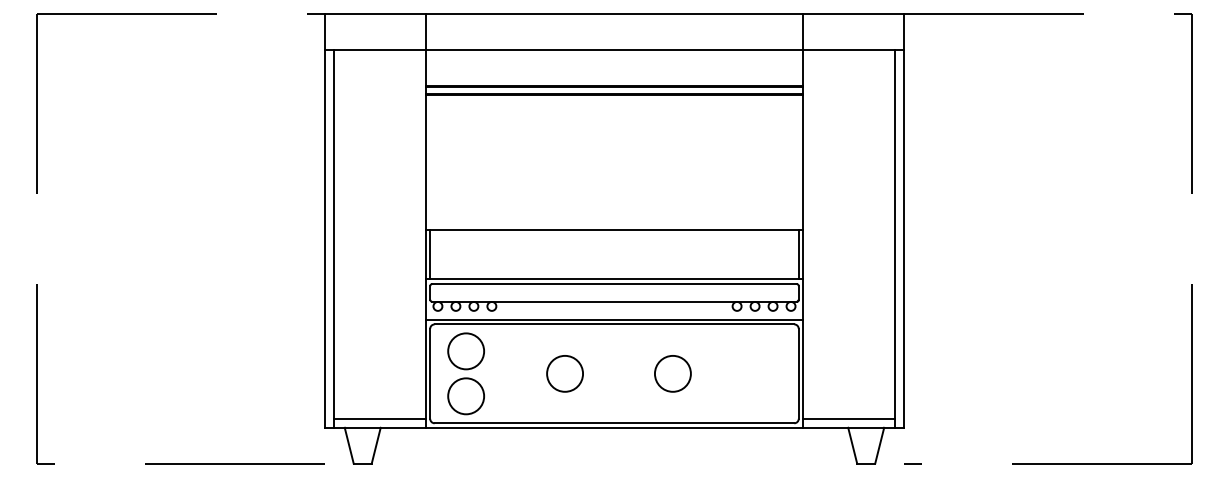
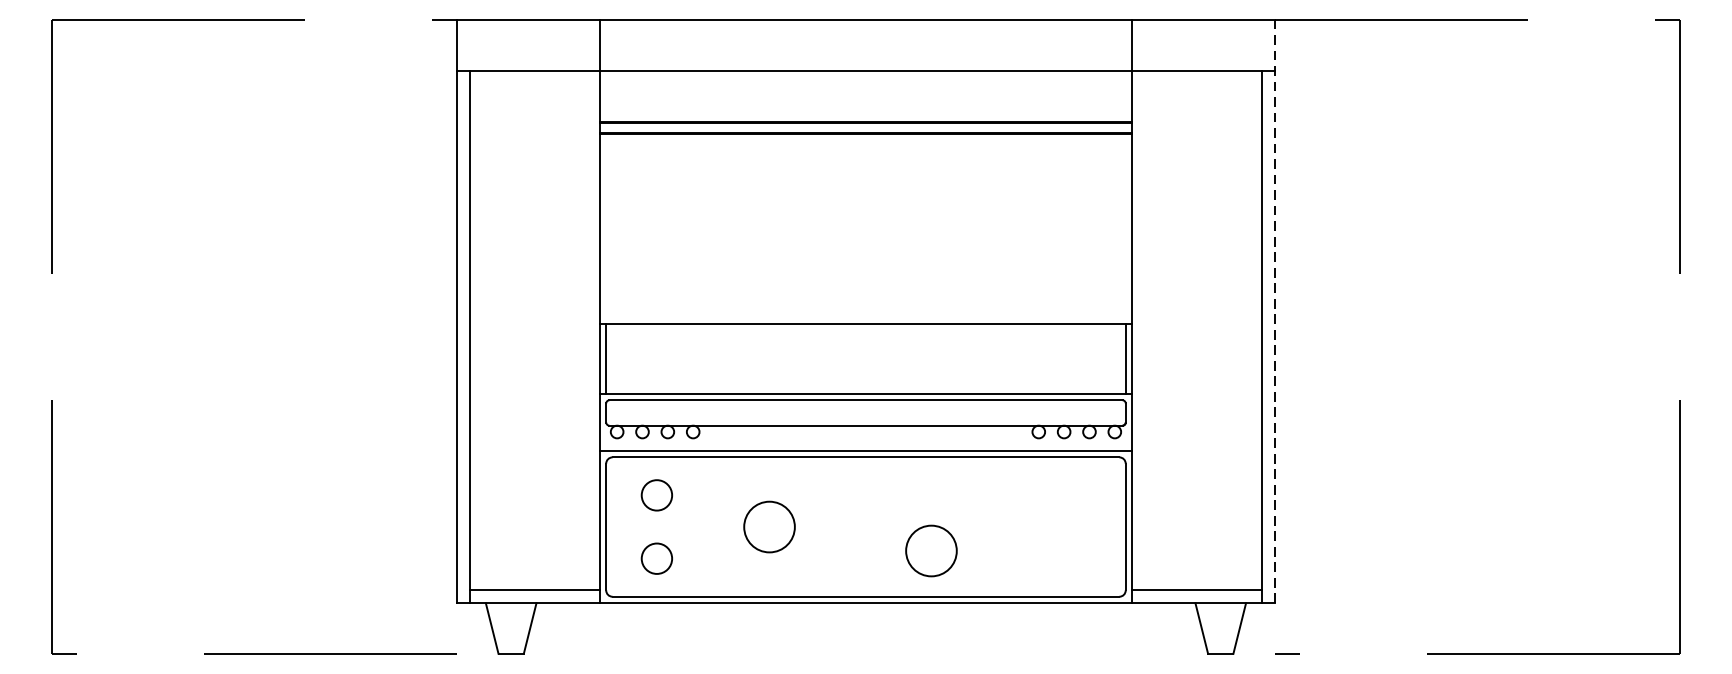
line: (904, 221) -> (1274, 312), solid -> dashed
circle: (466, 351) -> (657, 495), size x0.6
circle: (564, 373) -> (768, 526), moved
circle: (672, 373) -> (930, 550), moved
circle: (466, 396) -> (657, 558), size x0.6

